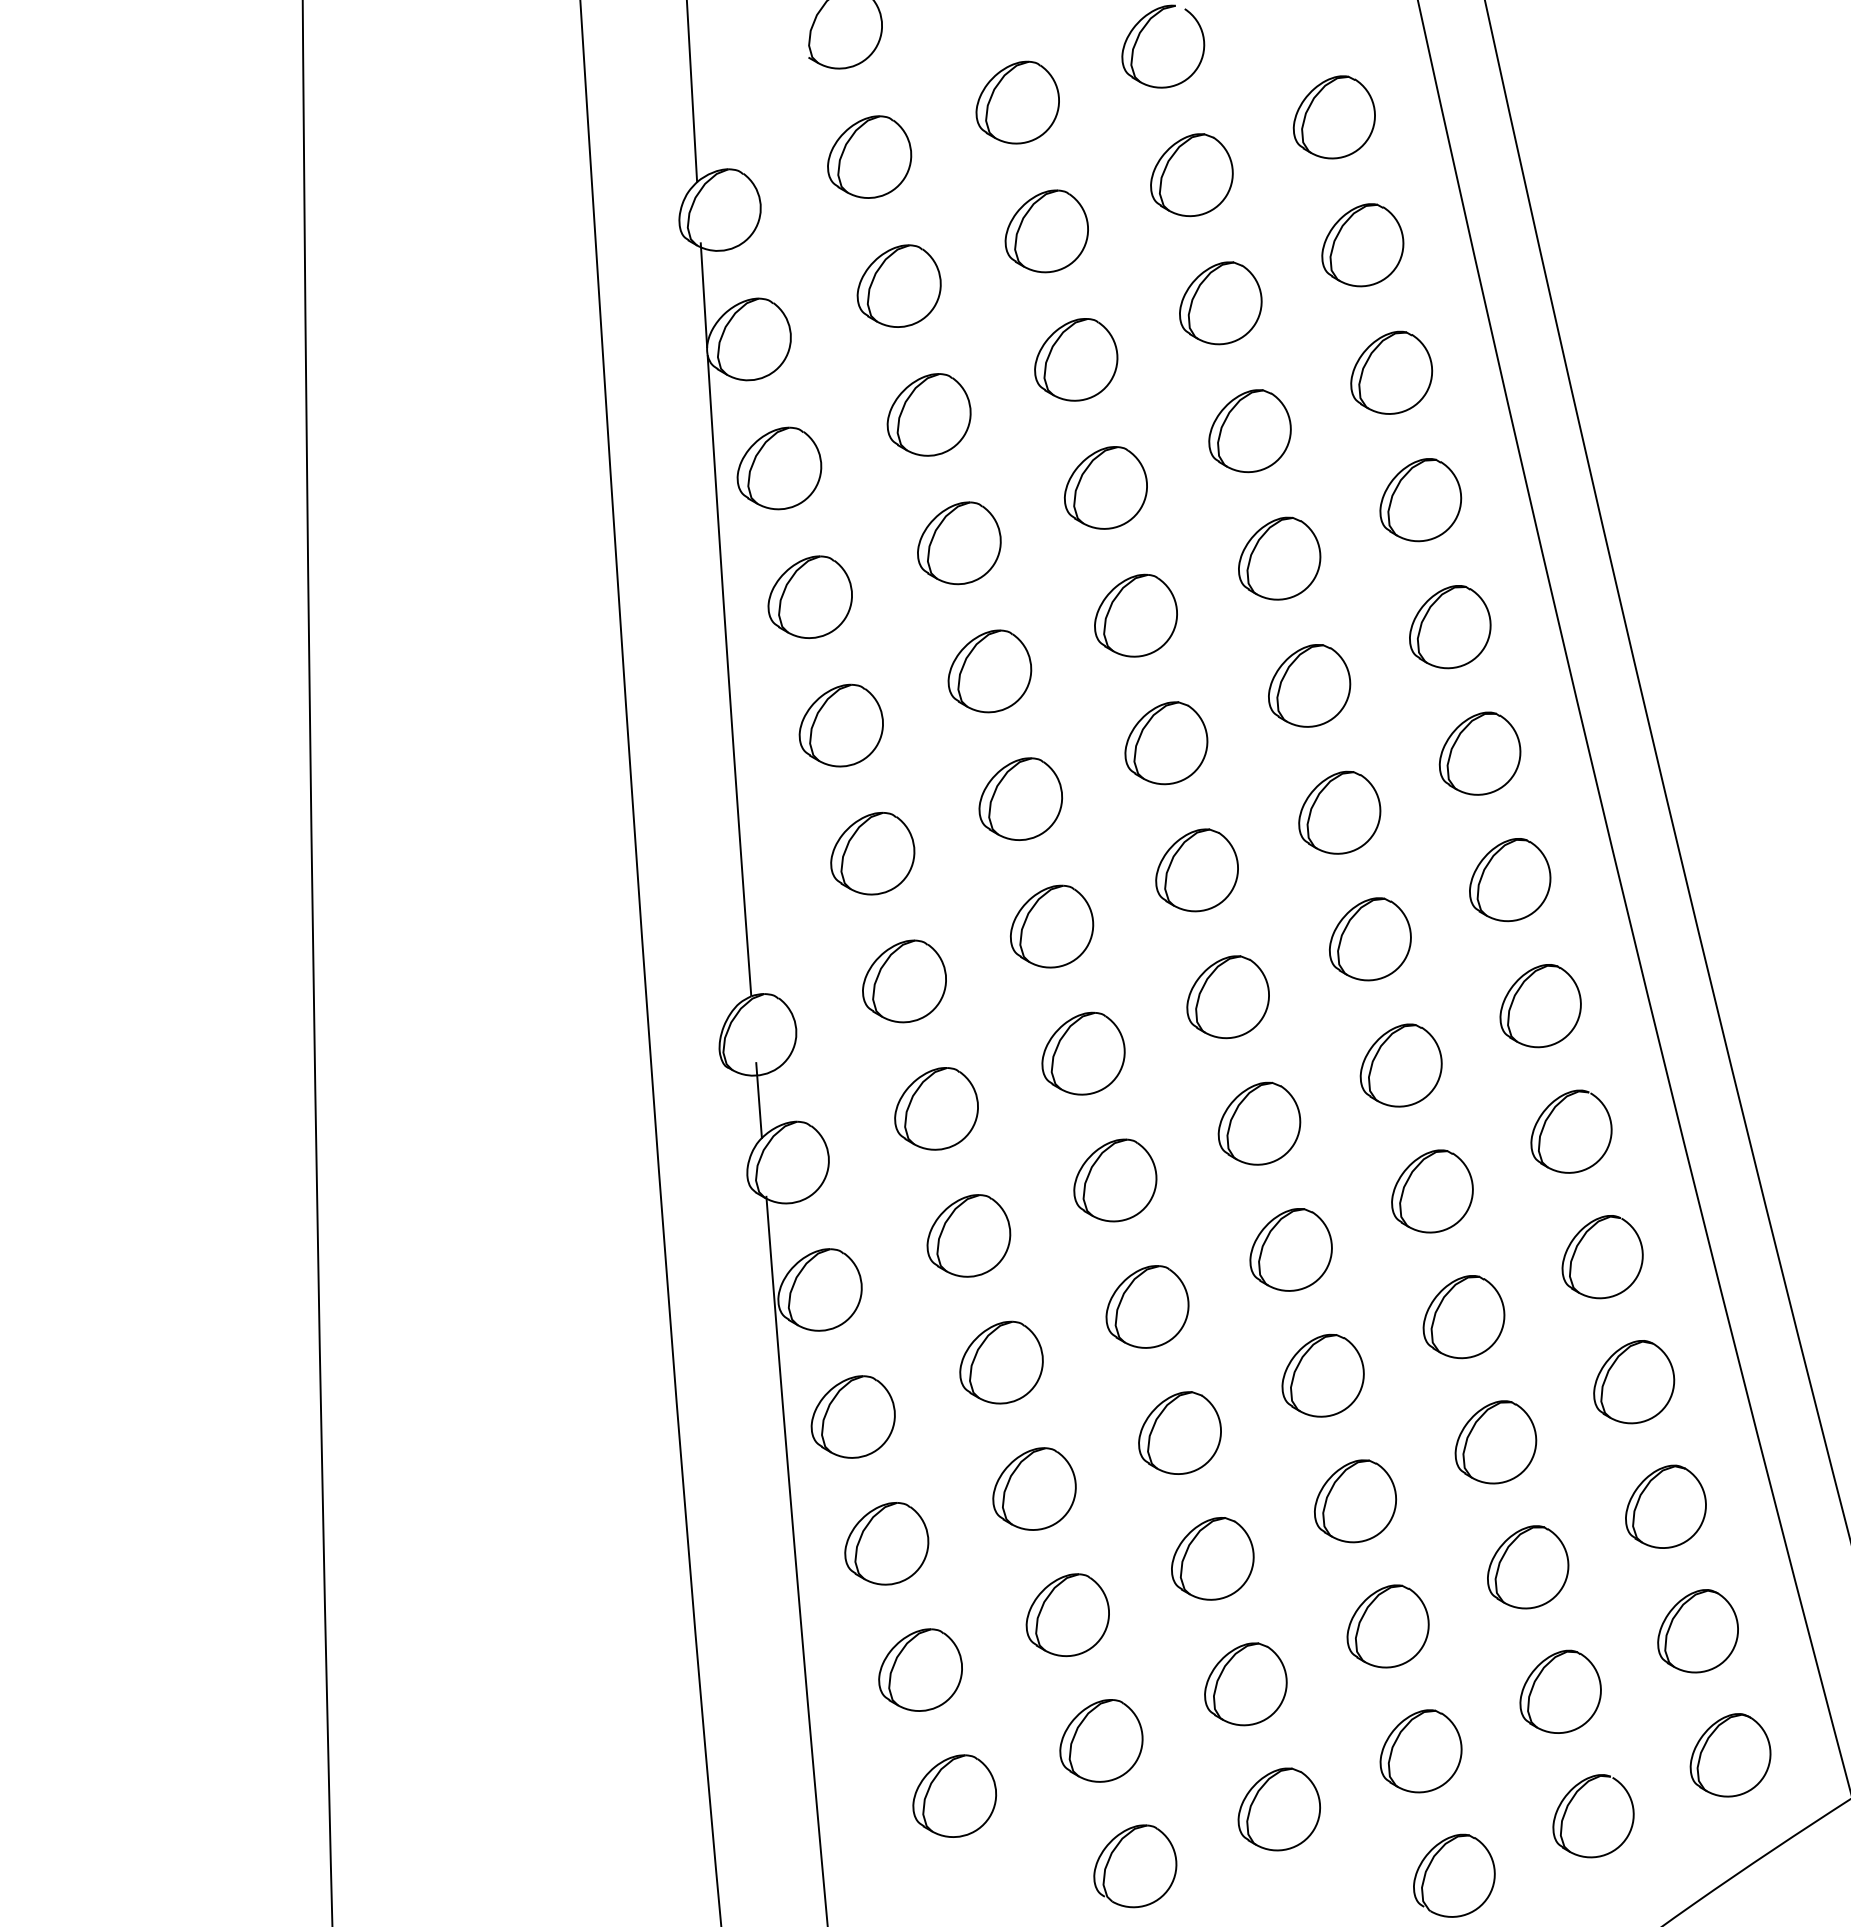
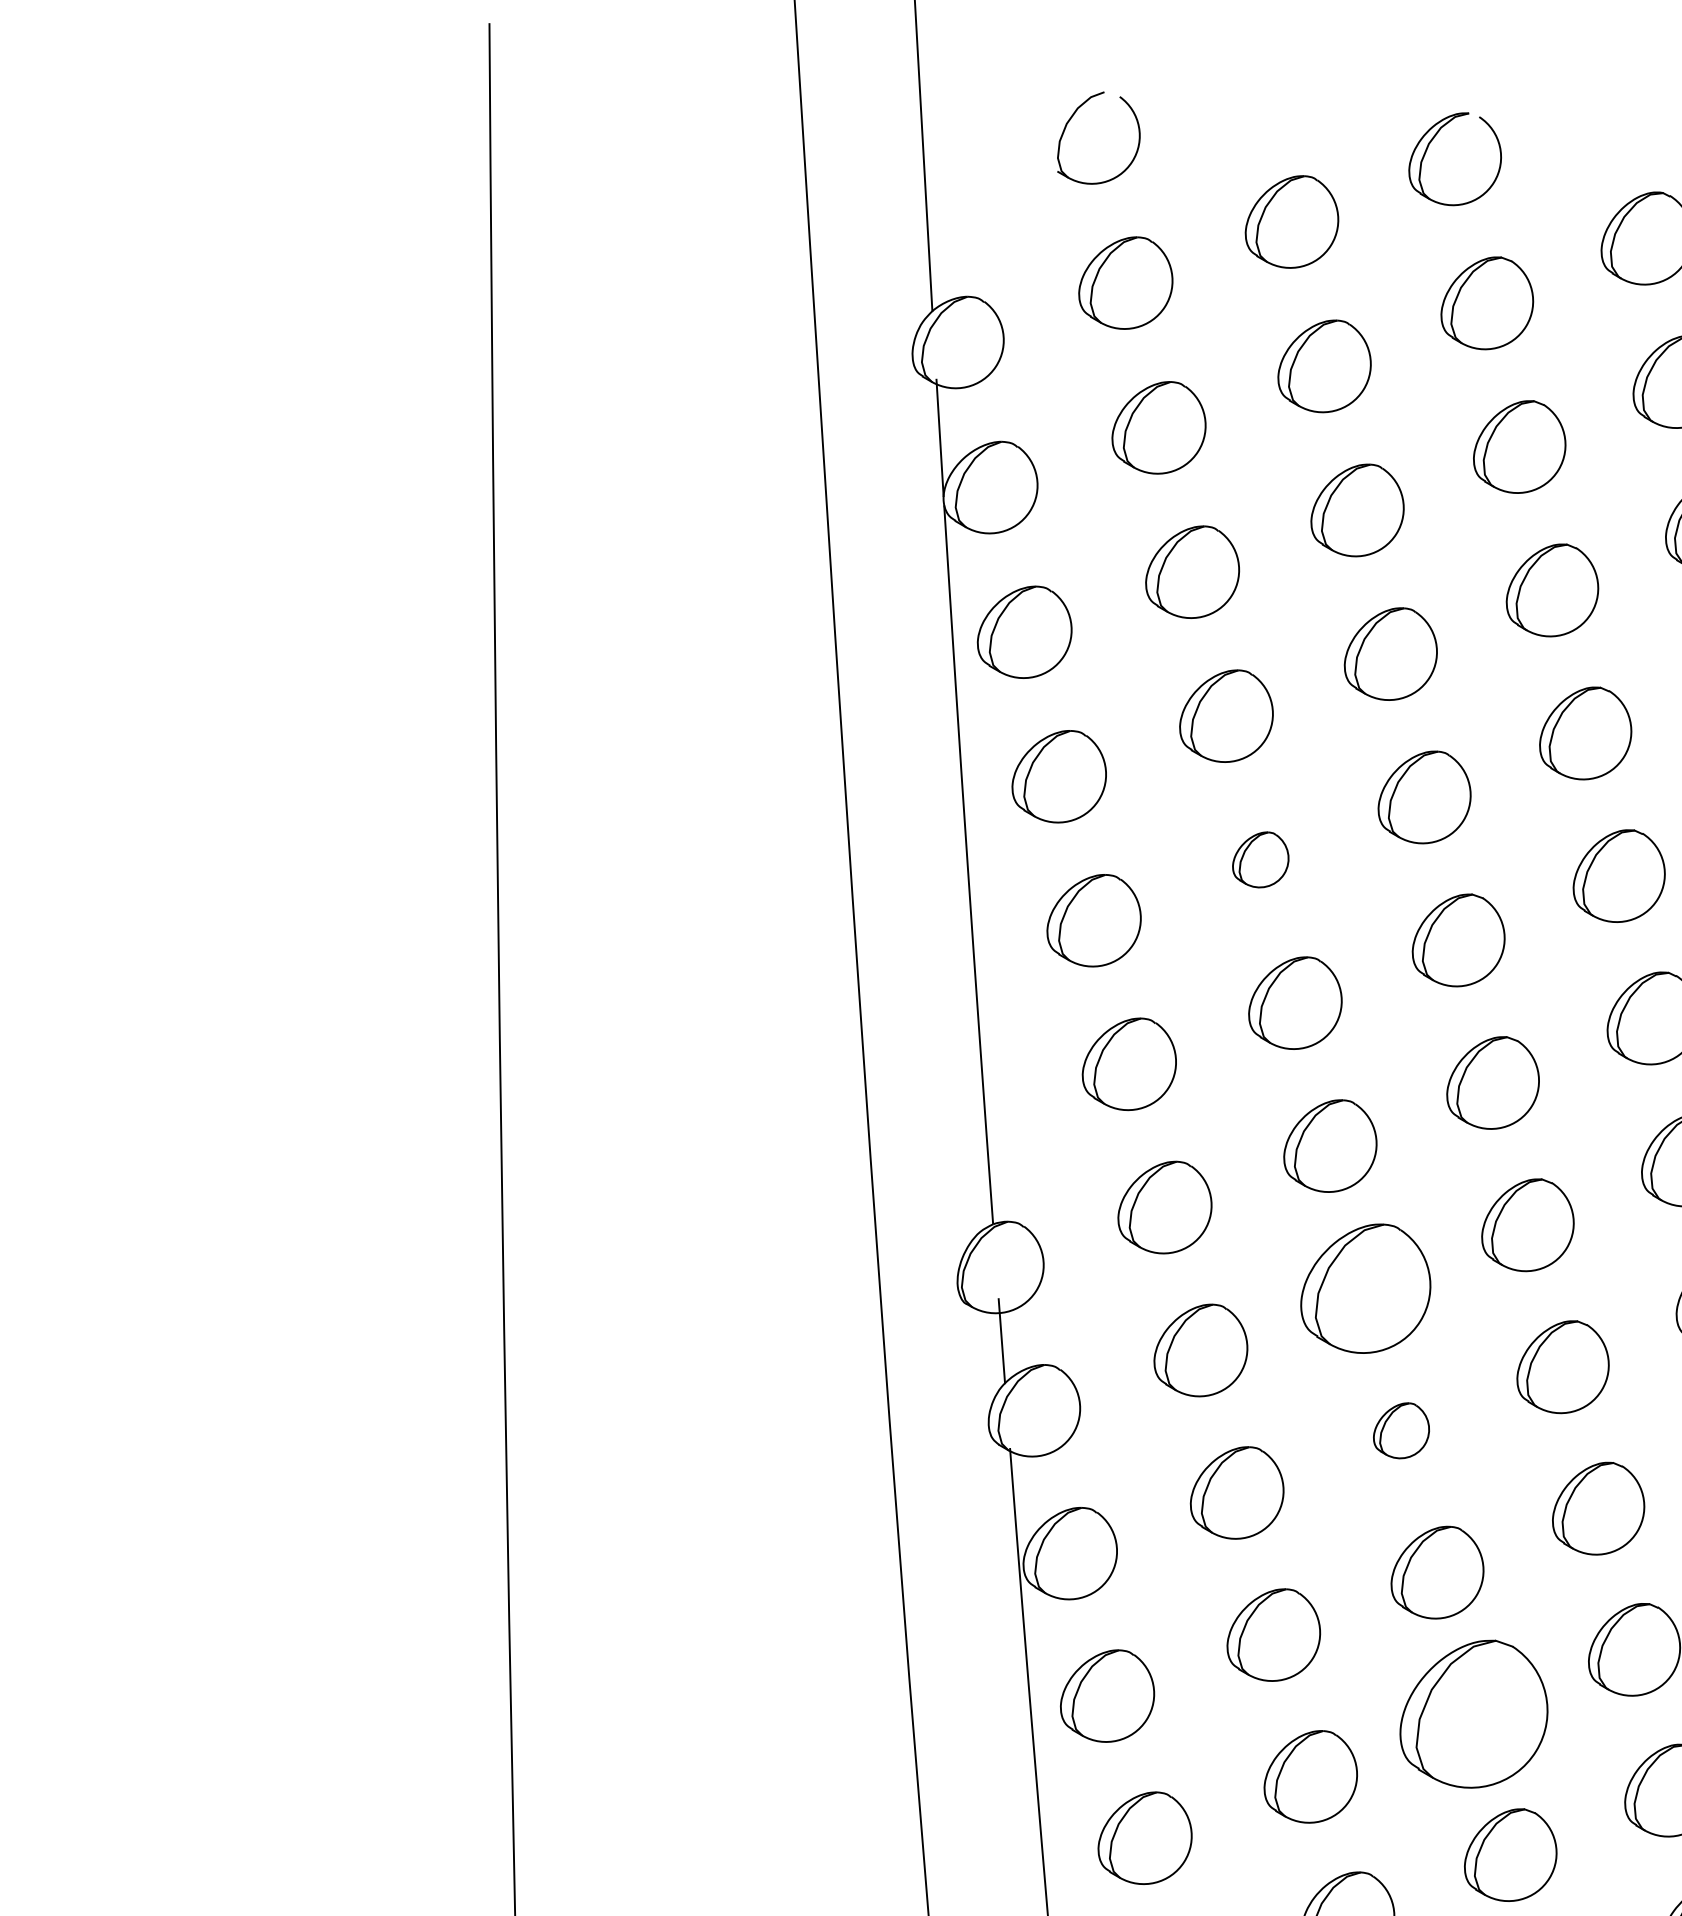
part: (989, 671) -> (1260, 859), size x0.6
part: (1083, 1053) -> (1365, 1288), size x1.4
part: (1115, 1180) -> (1401, 1430), size x0.6
part: (1179, 1432) -> (1473, 1713), size x1.6

